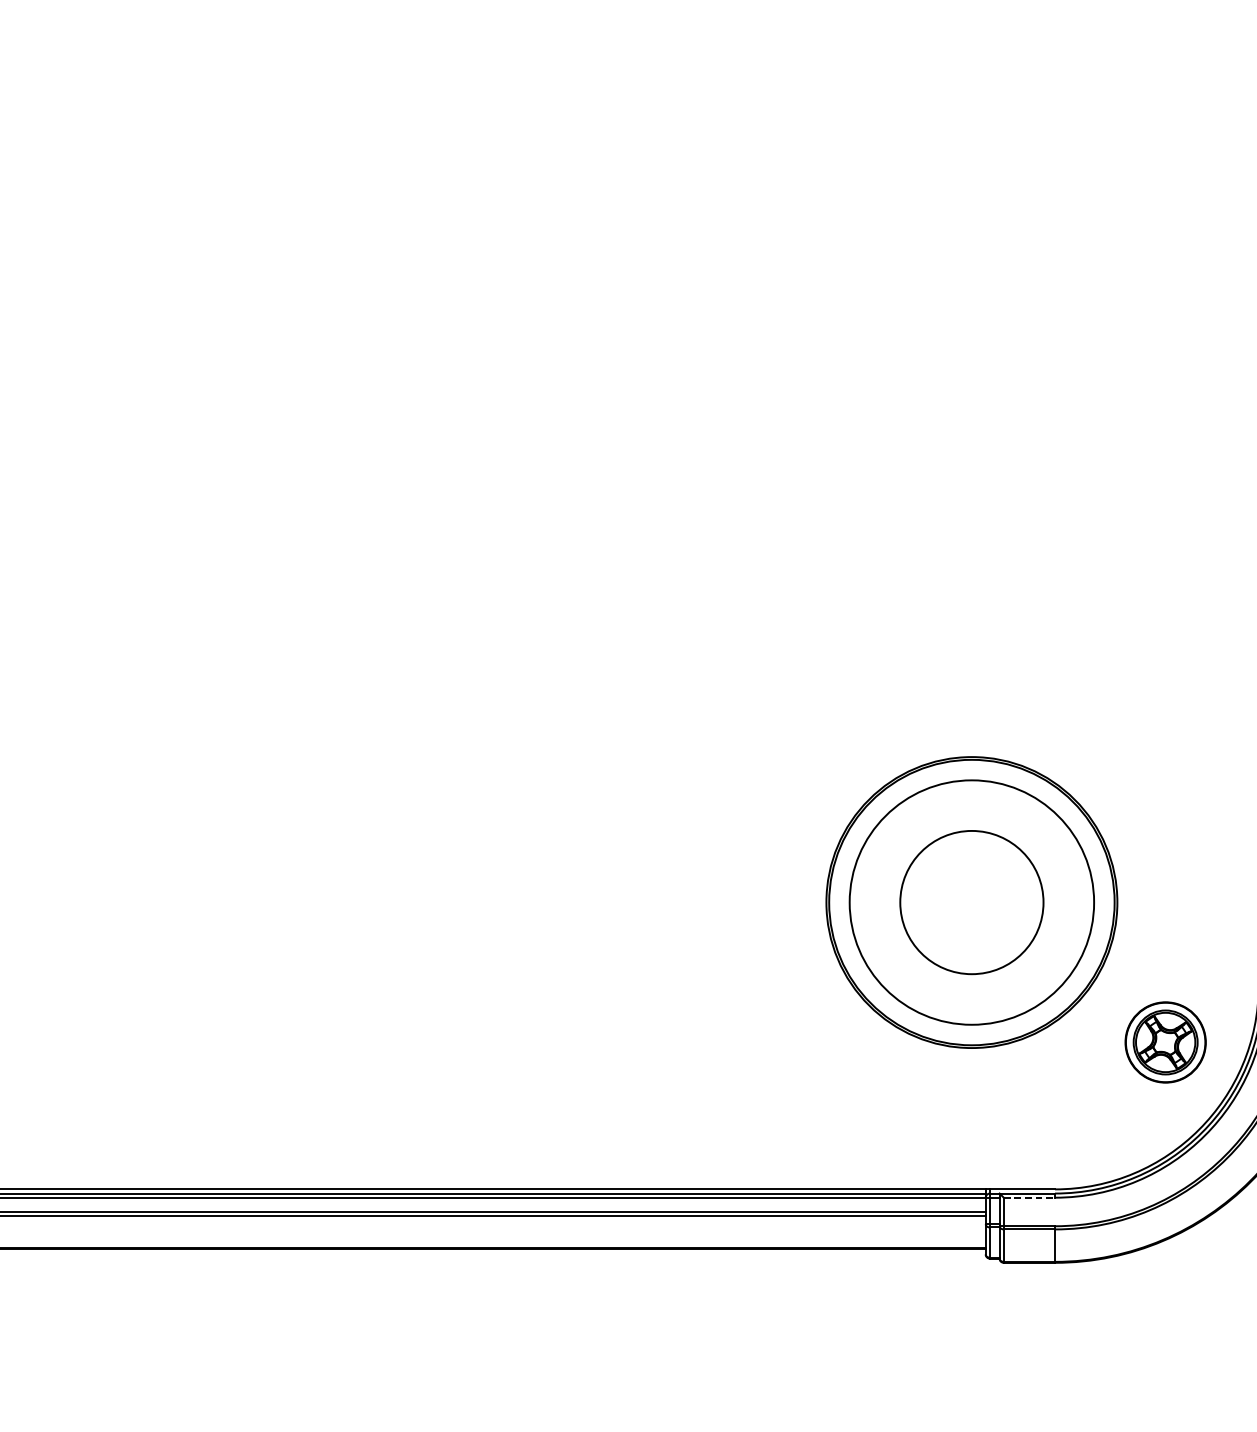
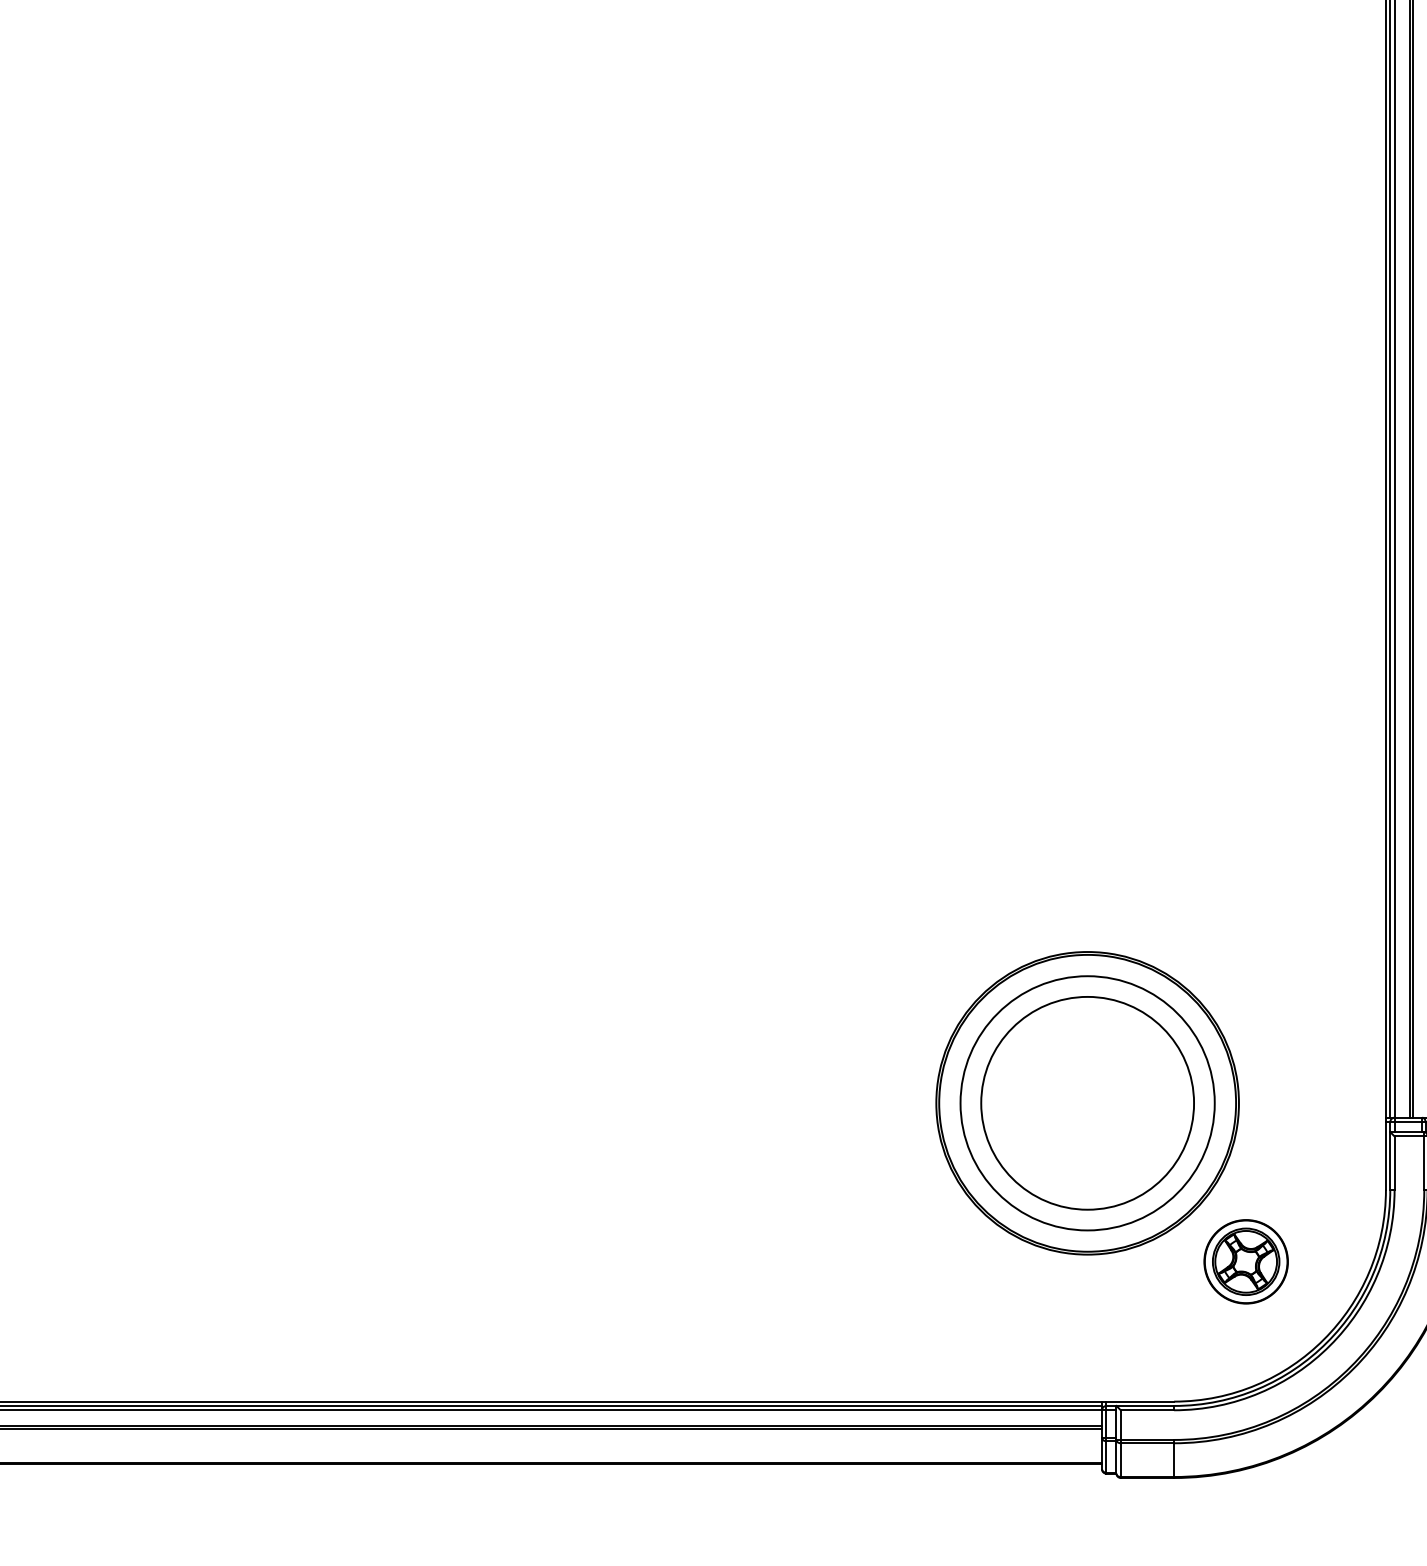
circle: (971, 901) -> (1087, 1102), size x1.43
part: (1165, 1042) -> (1245, 1261), moved
line: (1029, 1197) -> (1147, 1410), dashed -> solid

